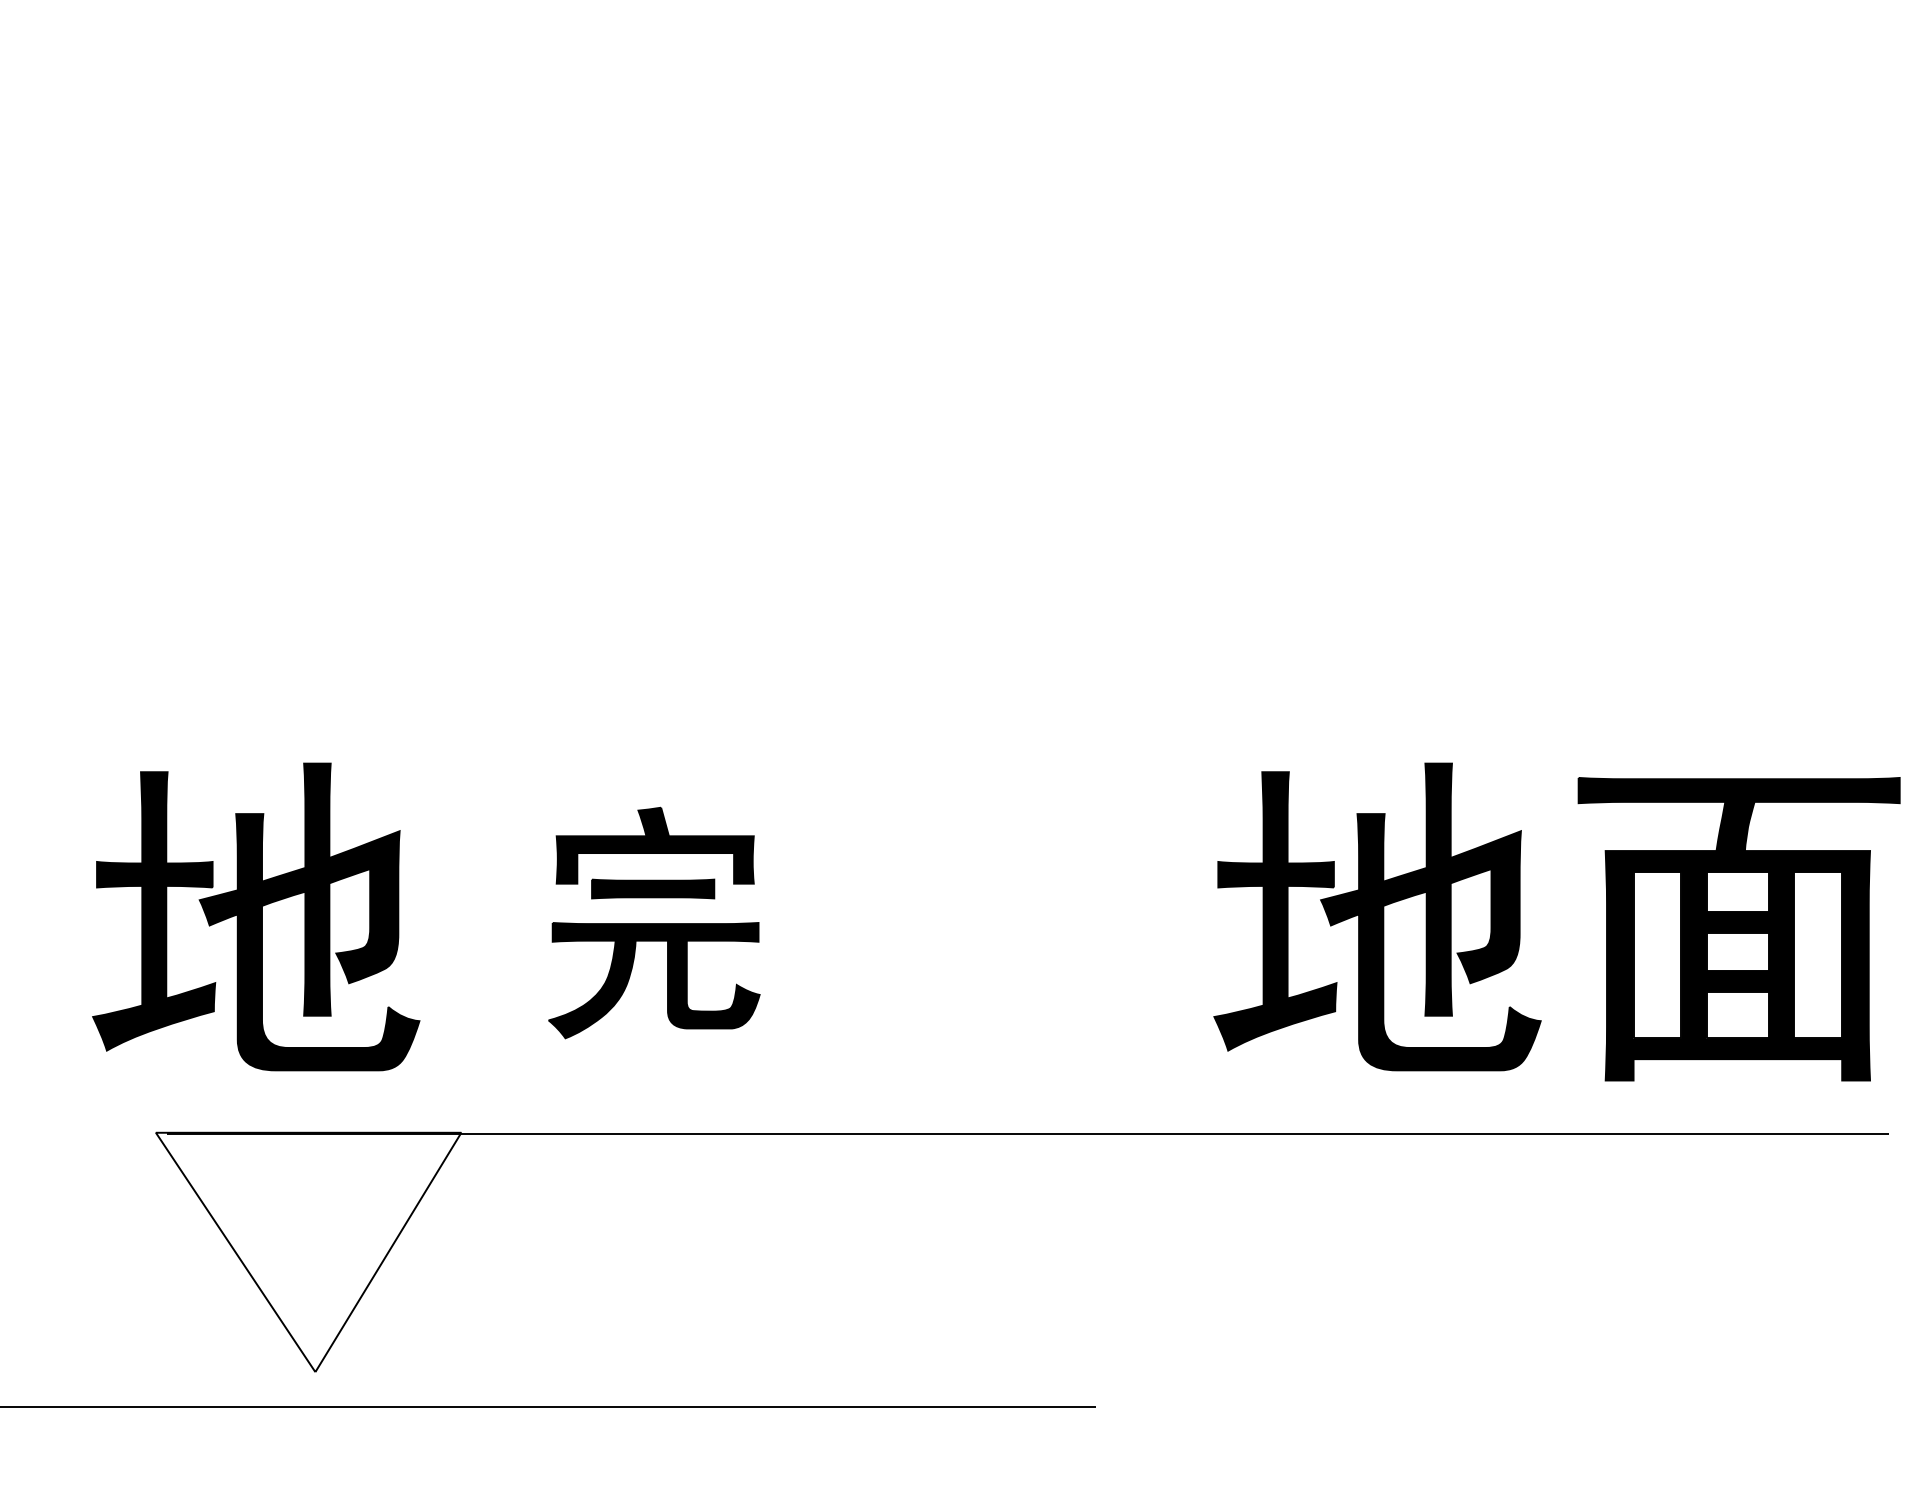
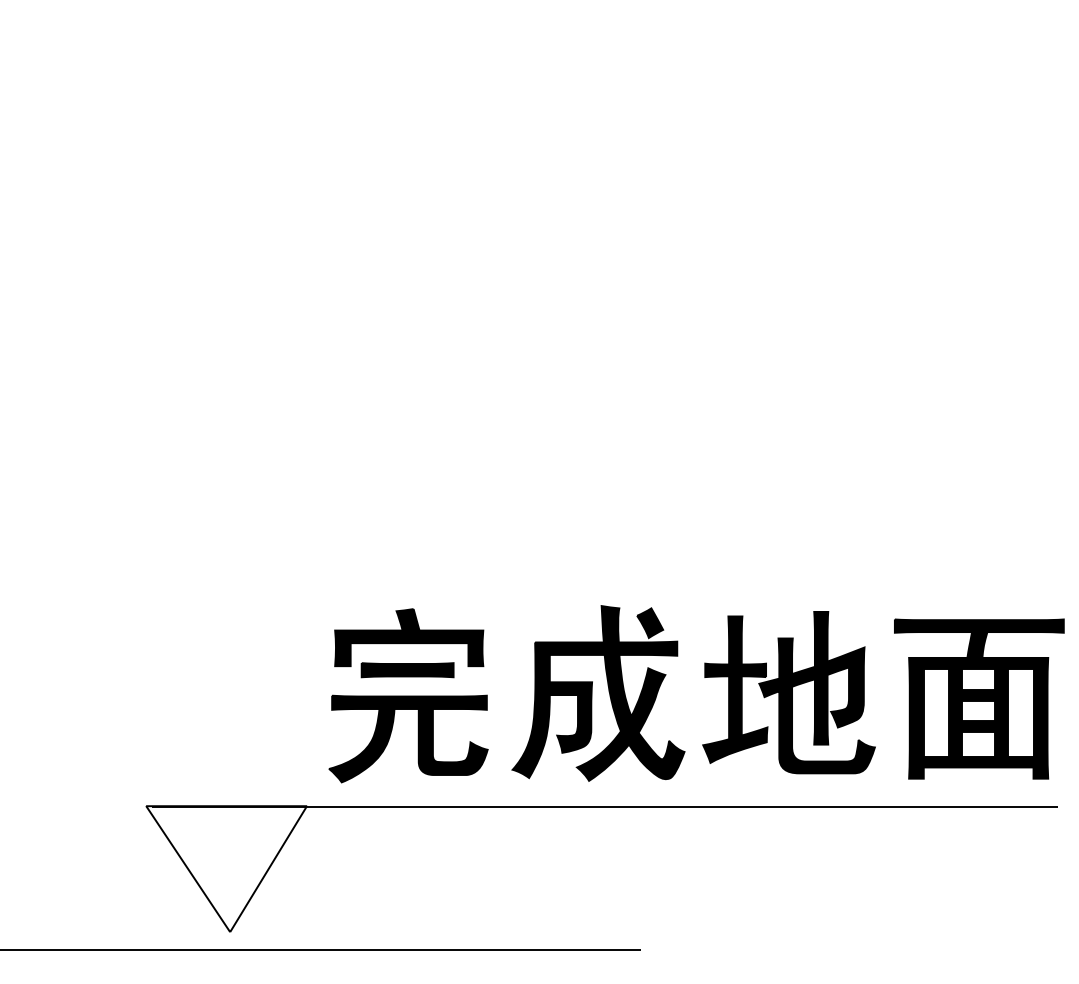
part: (255, 916) -> (198, 692), removed
part: (1015, 918) -> (598, 693), added
part: (654, 922) -> (408, 695), size x1.43

